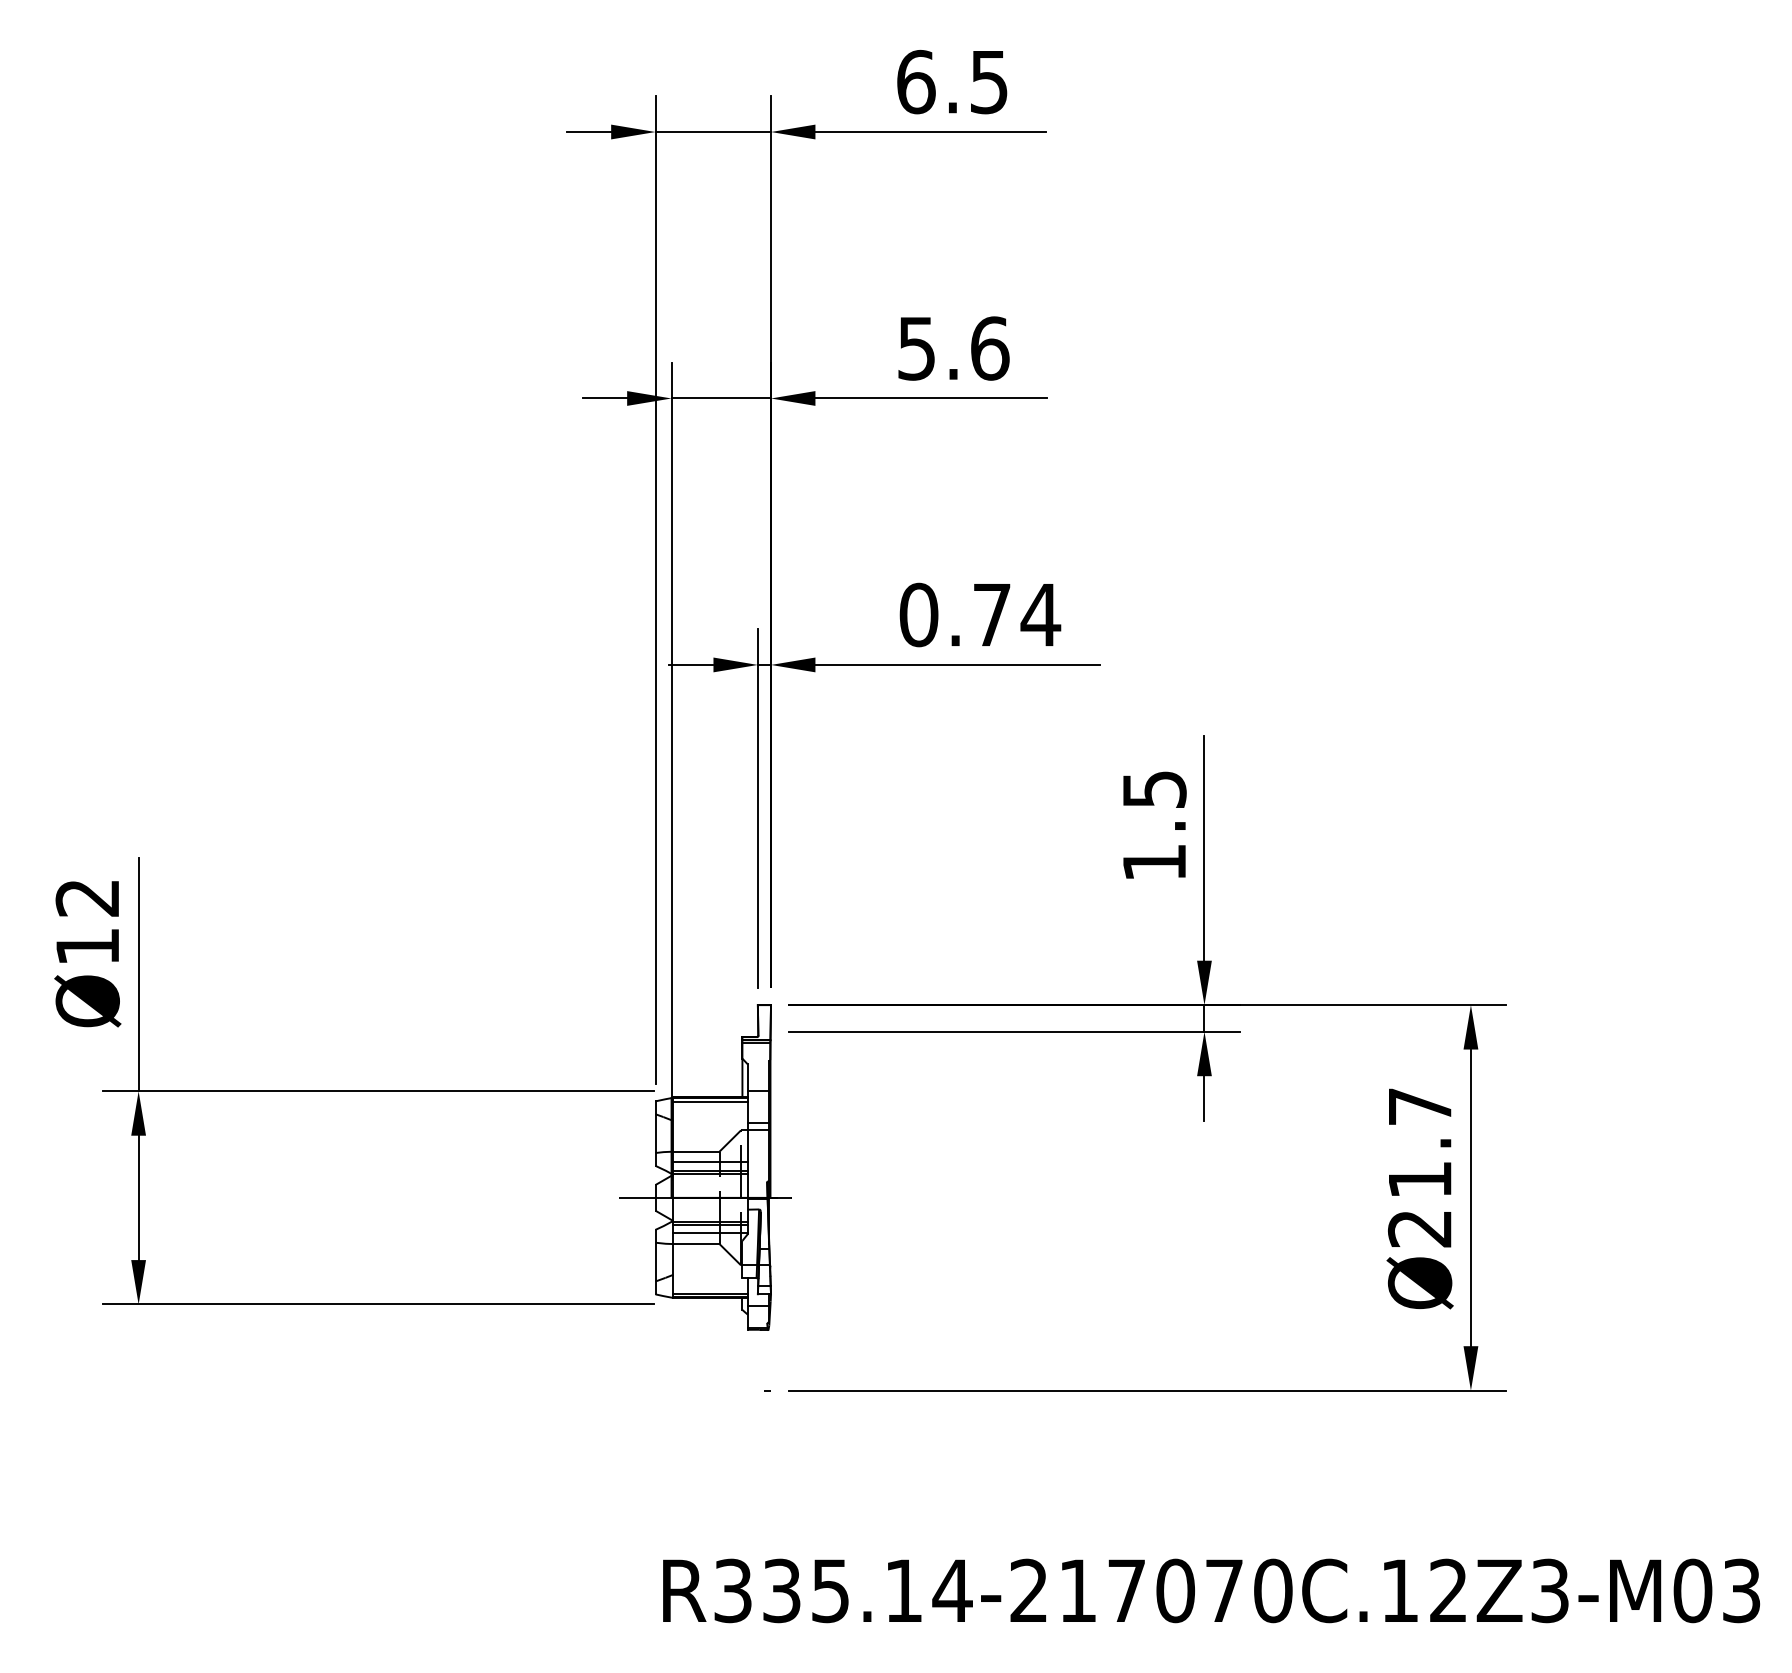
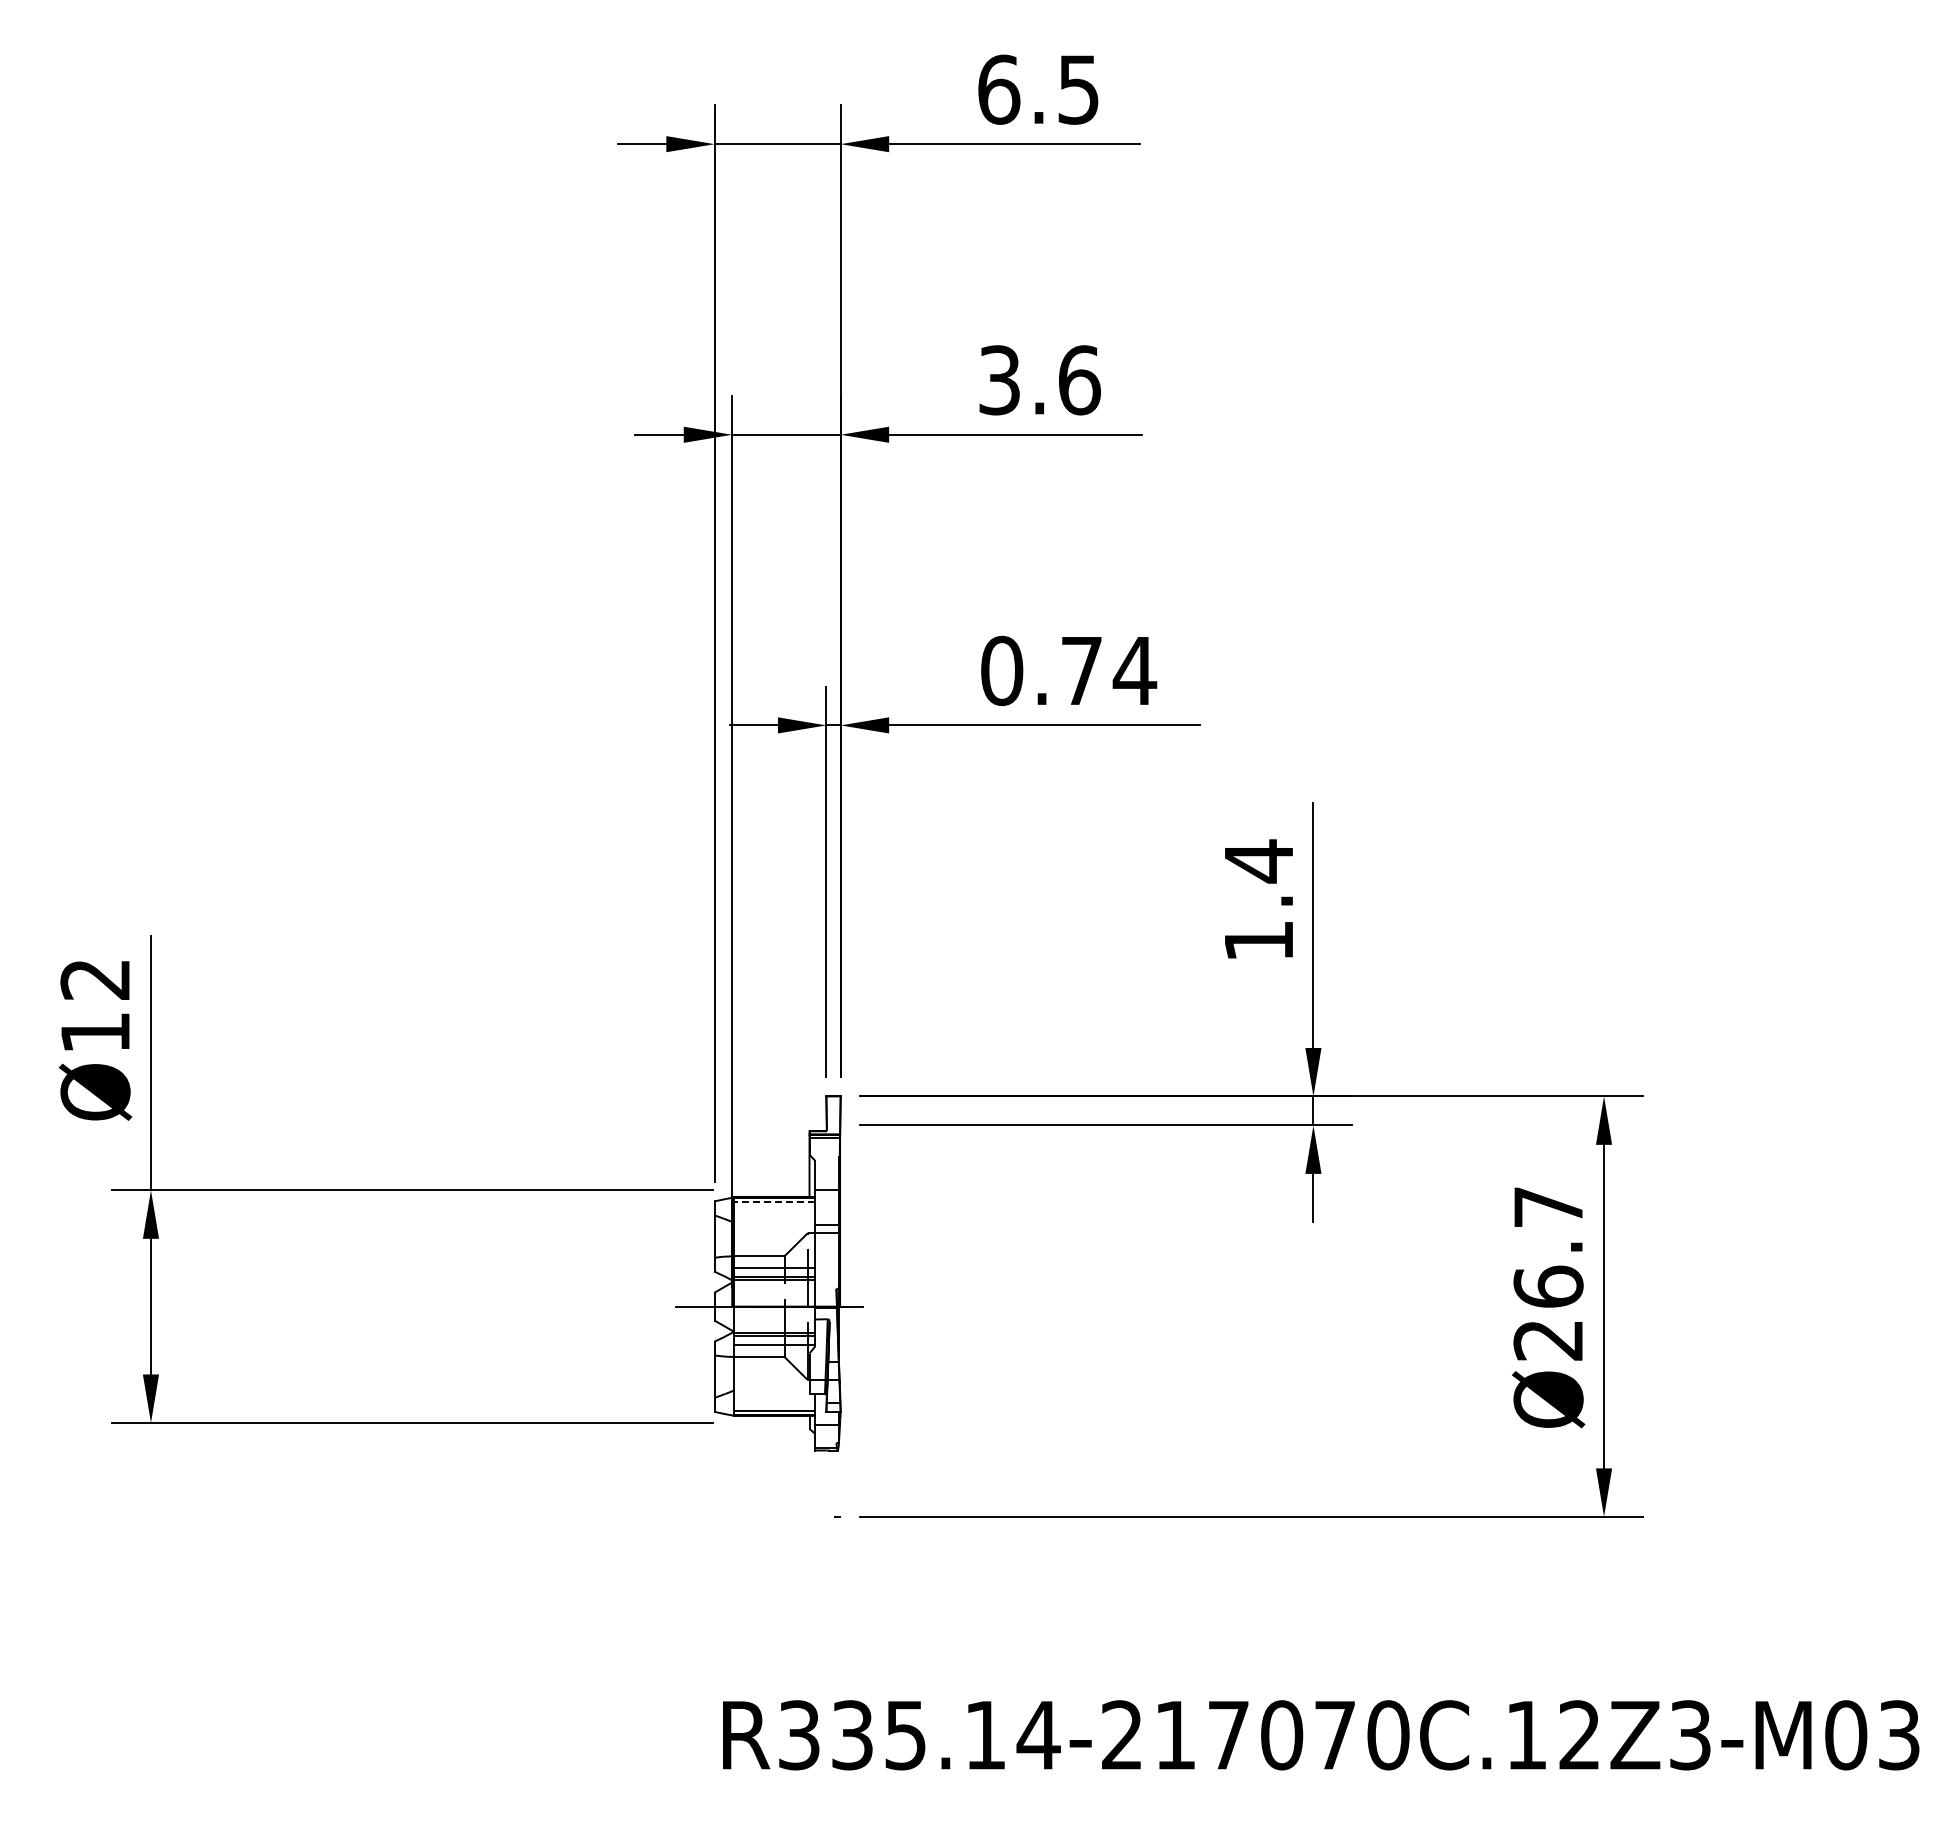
text: (916, 347) -> (999, 379), 5.6 -> 3.6
text: (1155, 789) -> (1259, 861), 1.5 -> 1.4
line: (710, 1102) -> (774, 1202), solid -> dashed
text: (1420, 1179) -> (1548, 1286), Ø21.7 -> Ø26.7

